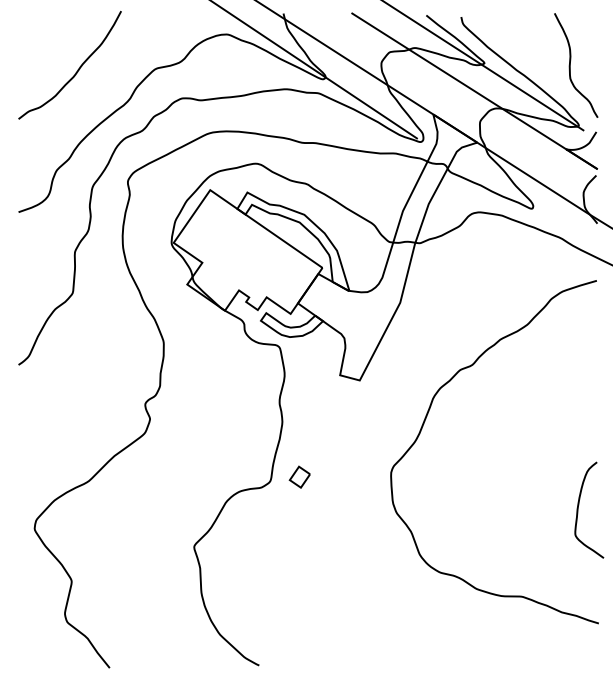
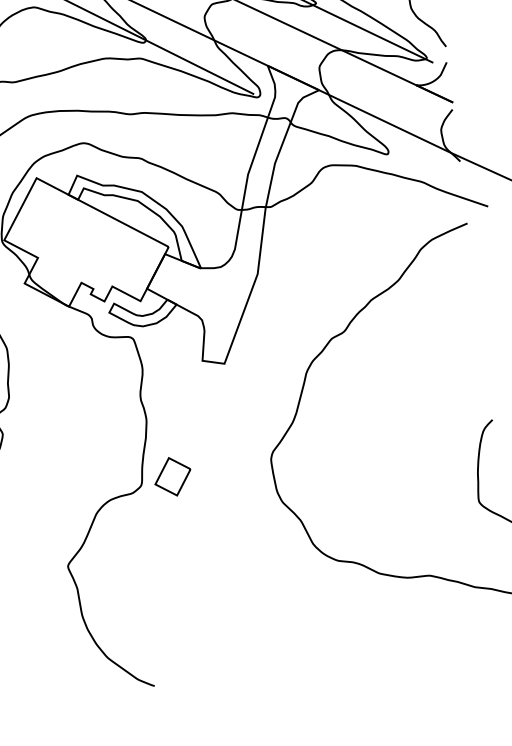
part: (299, 476) -> (172, 475), size x1.67

